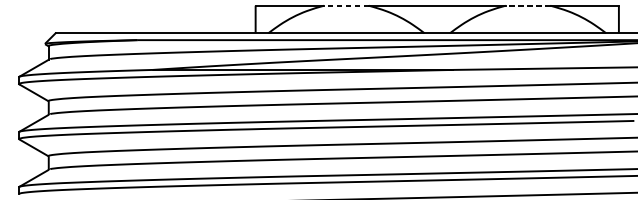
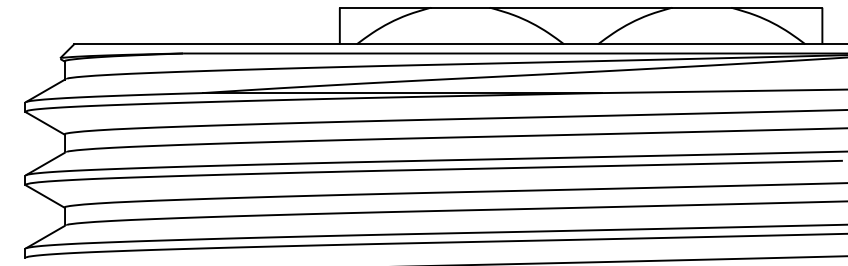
line: (346, 5) -> (460, 7), dashed -> solid
line: (527, 5) -> (701, 7), dashed -> solid

